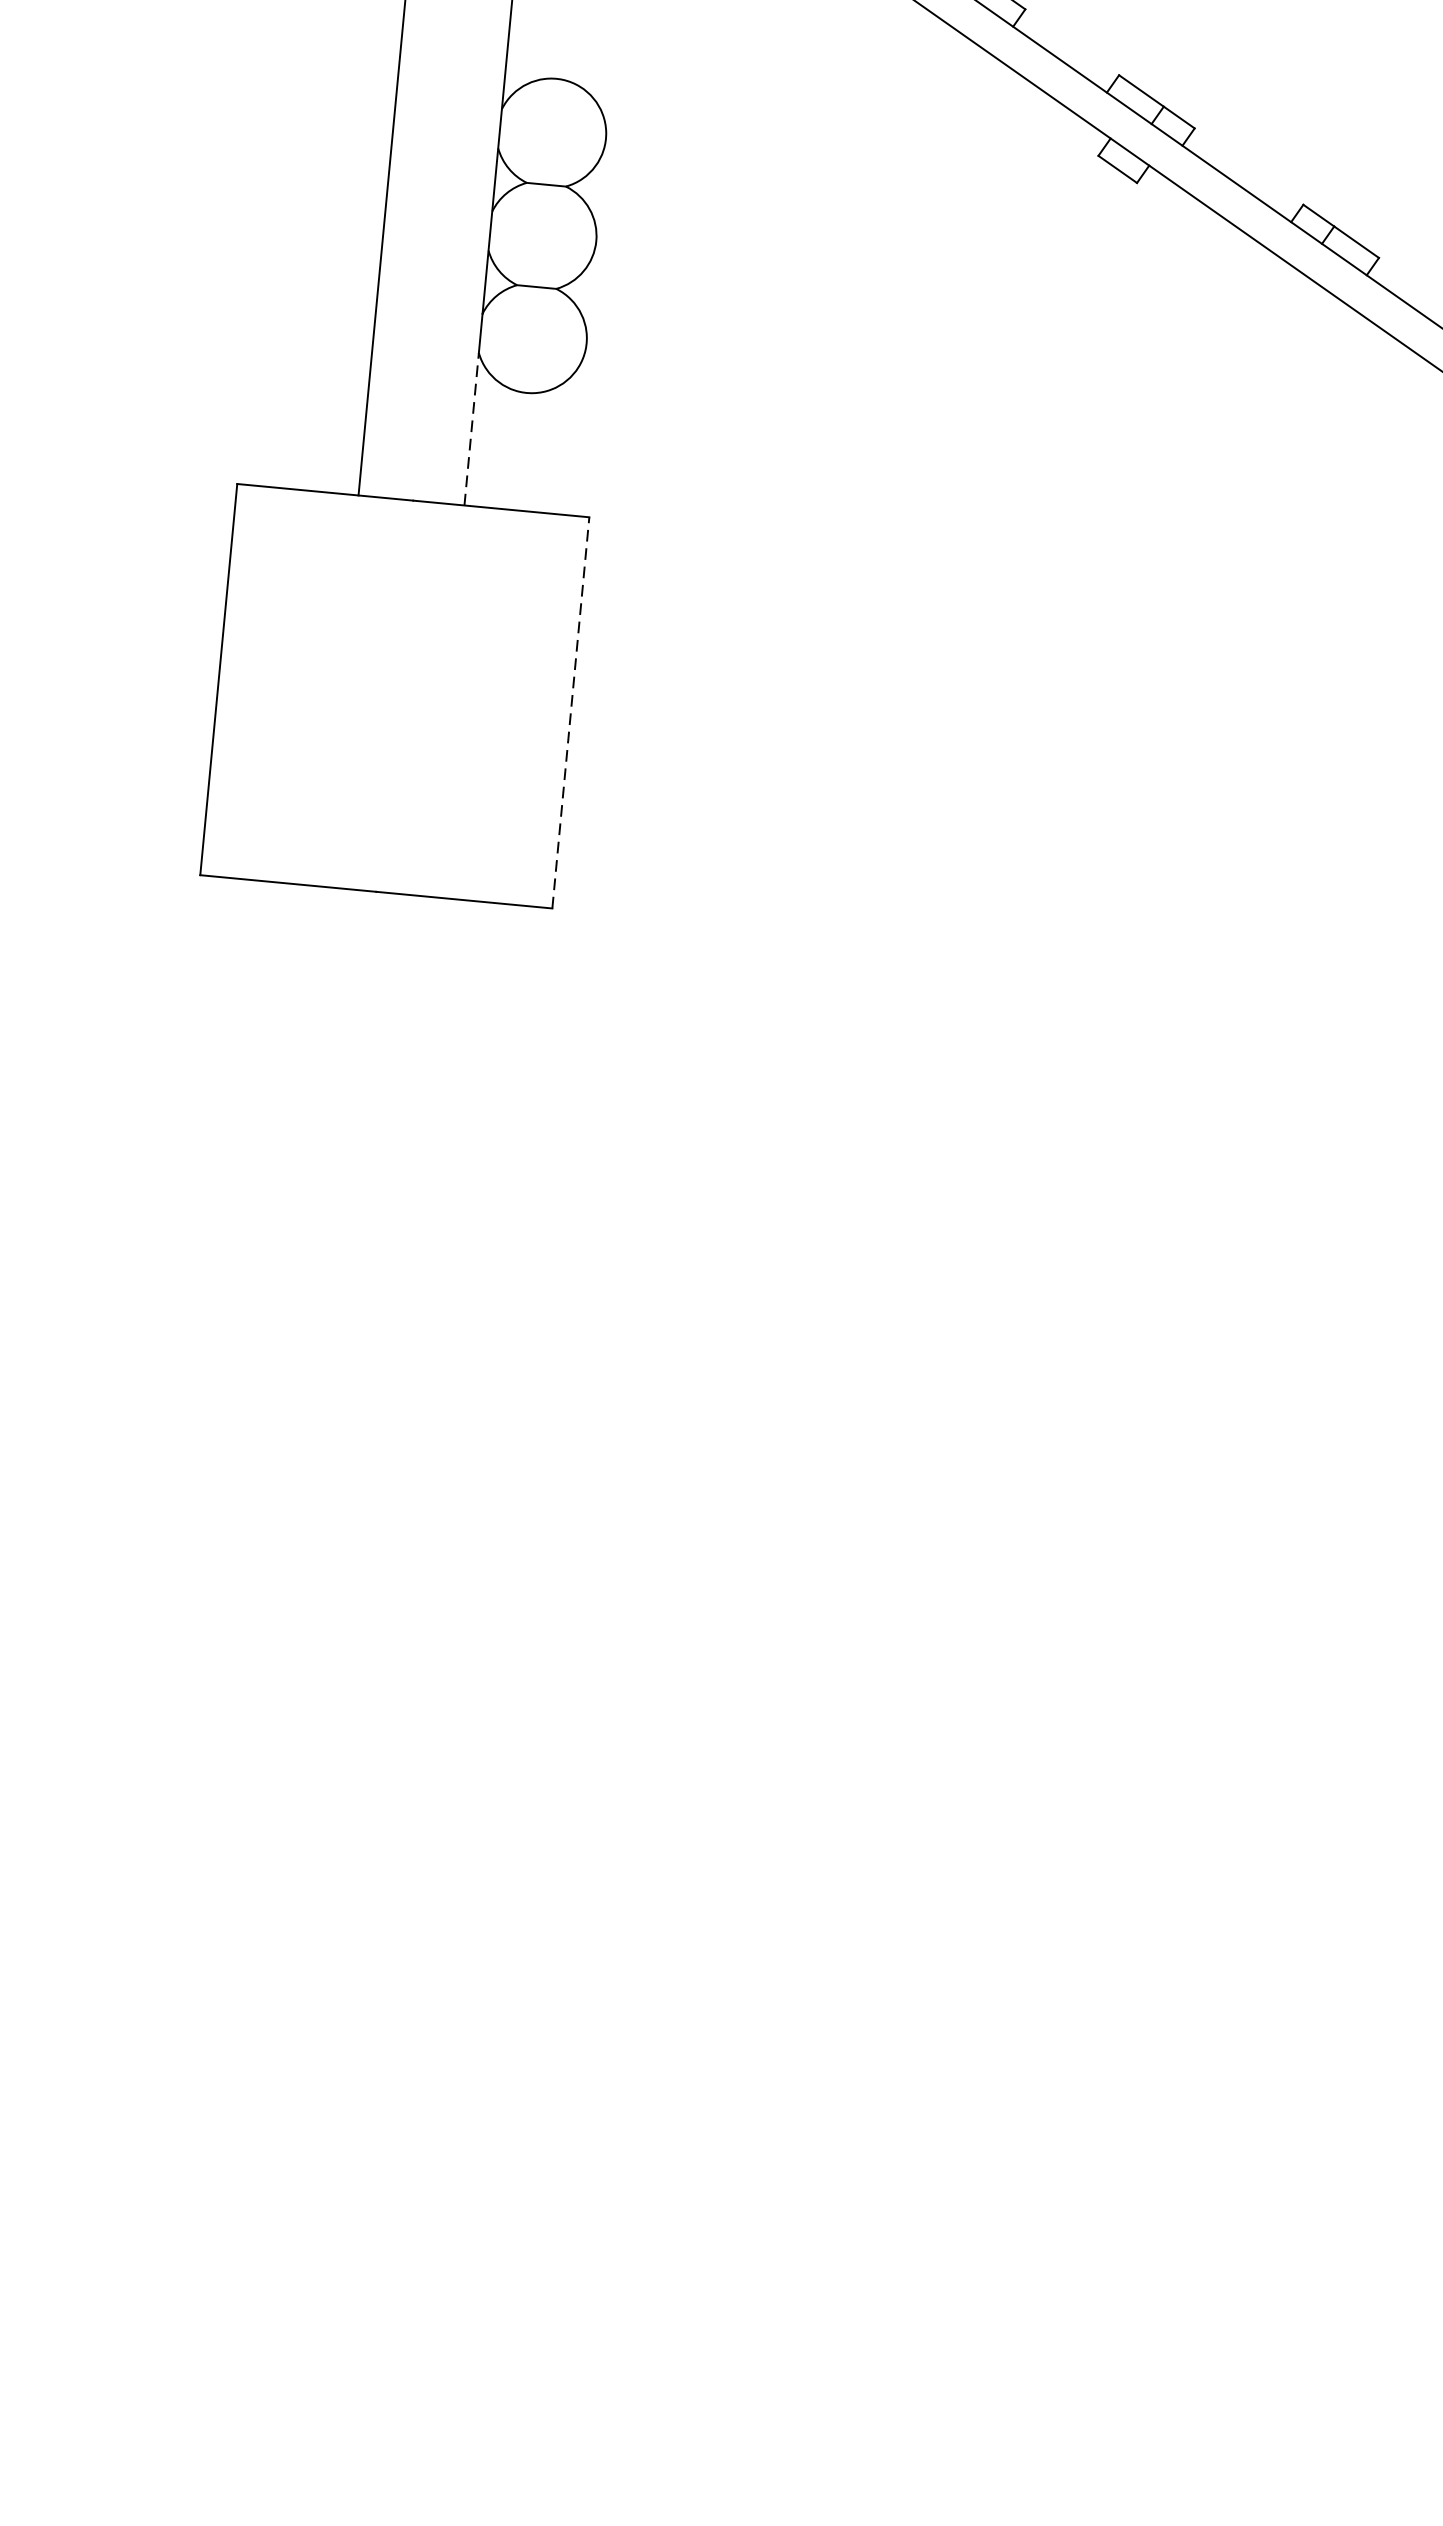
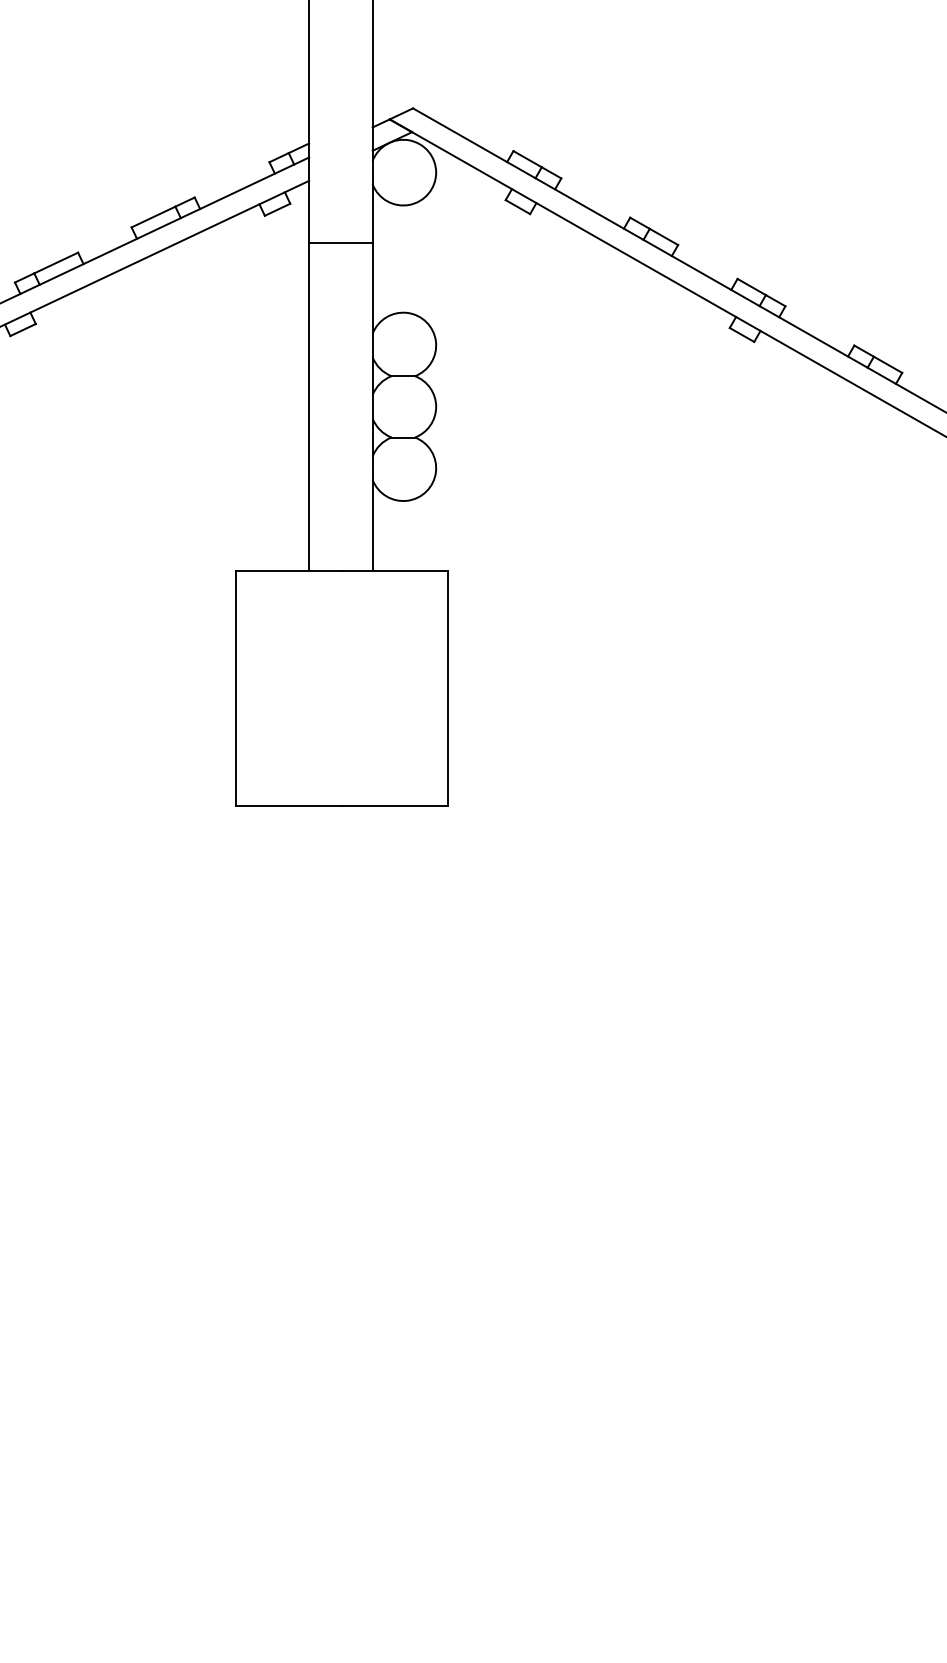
line: (471, 428) -> (372, 525), dashed -> solid
line: (570, 712) -> (447, 688), dashed -> solid

